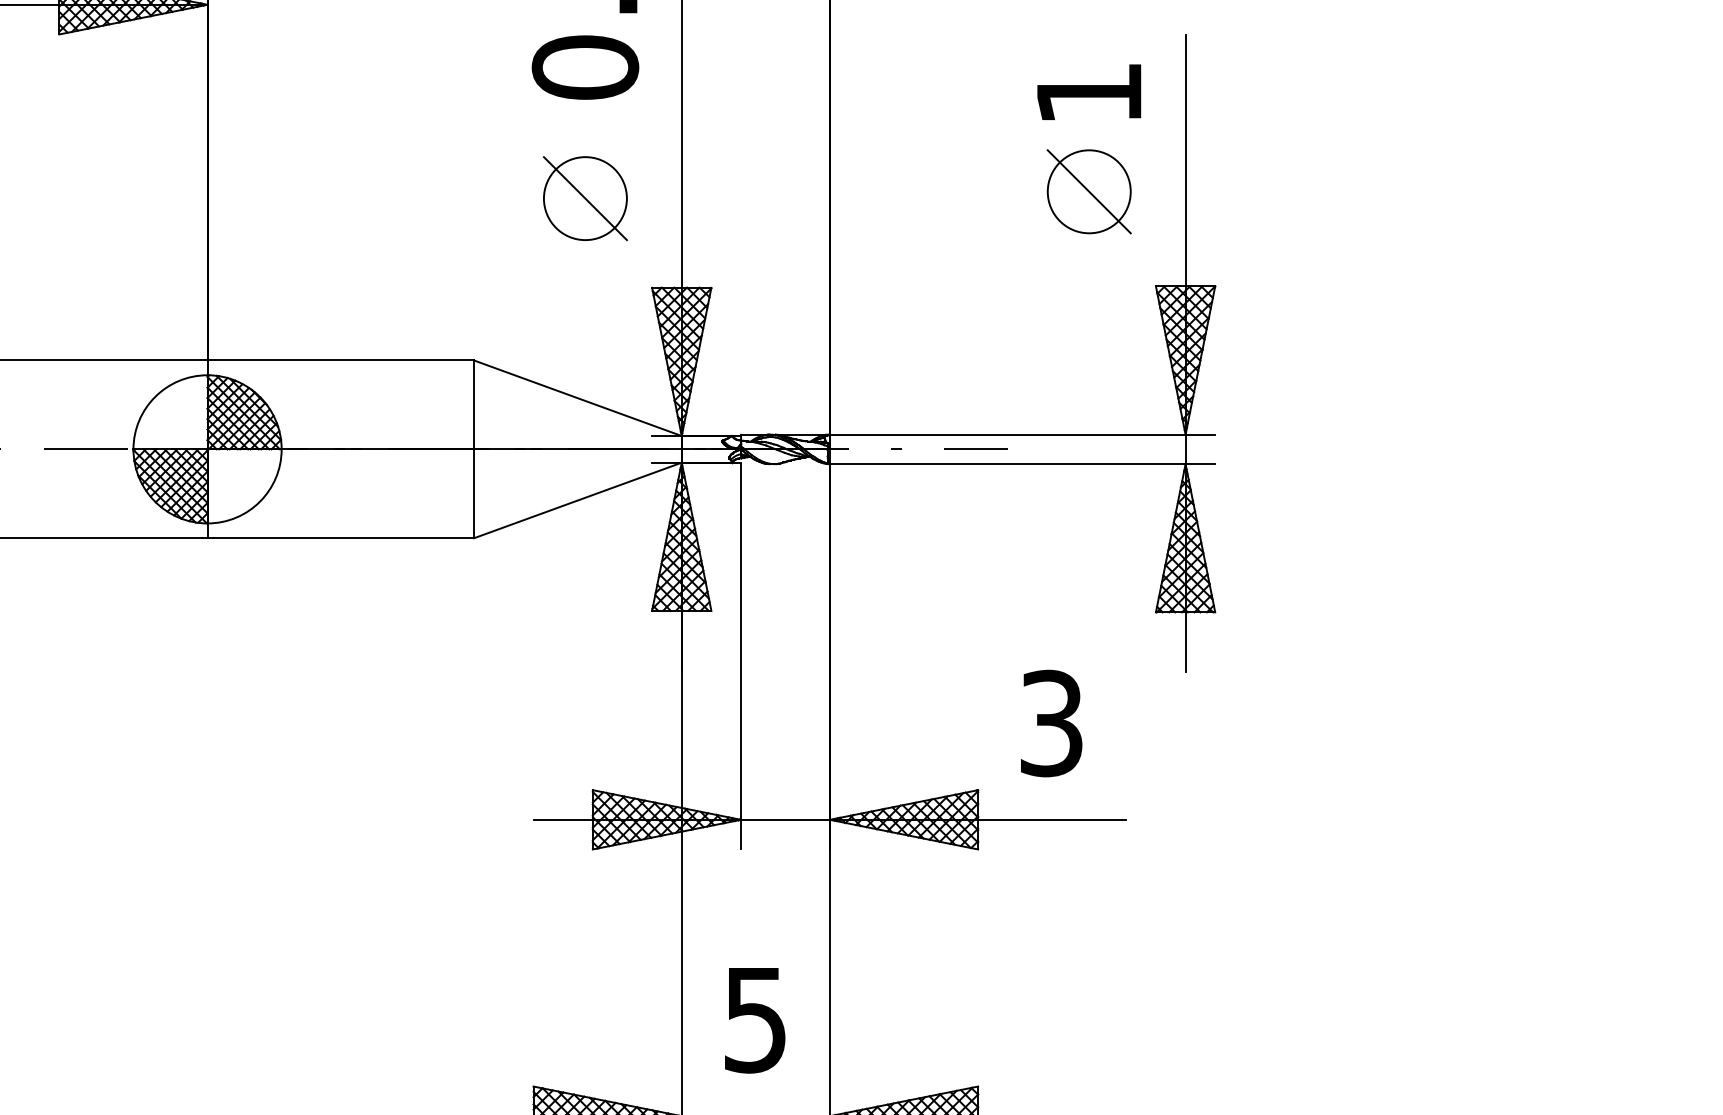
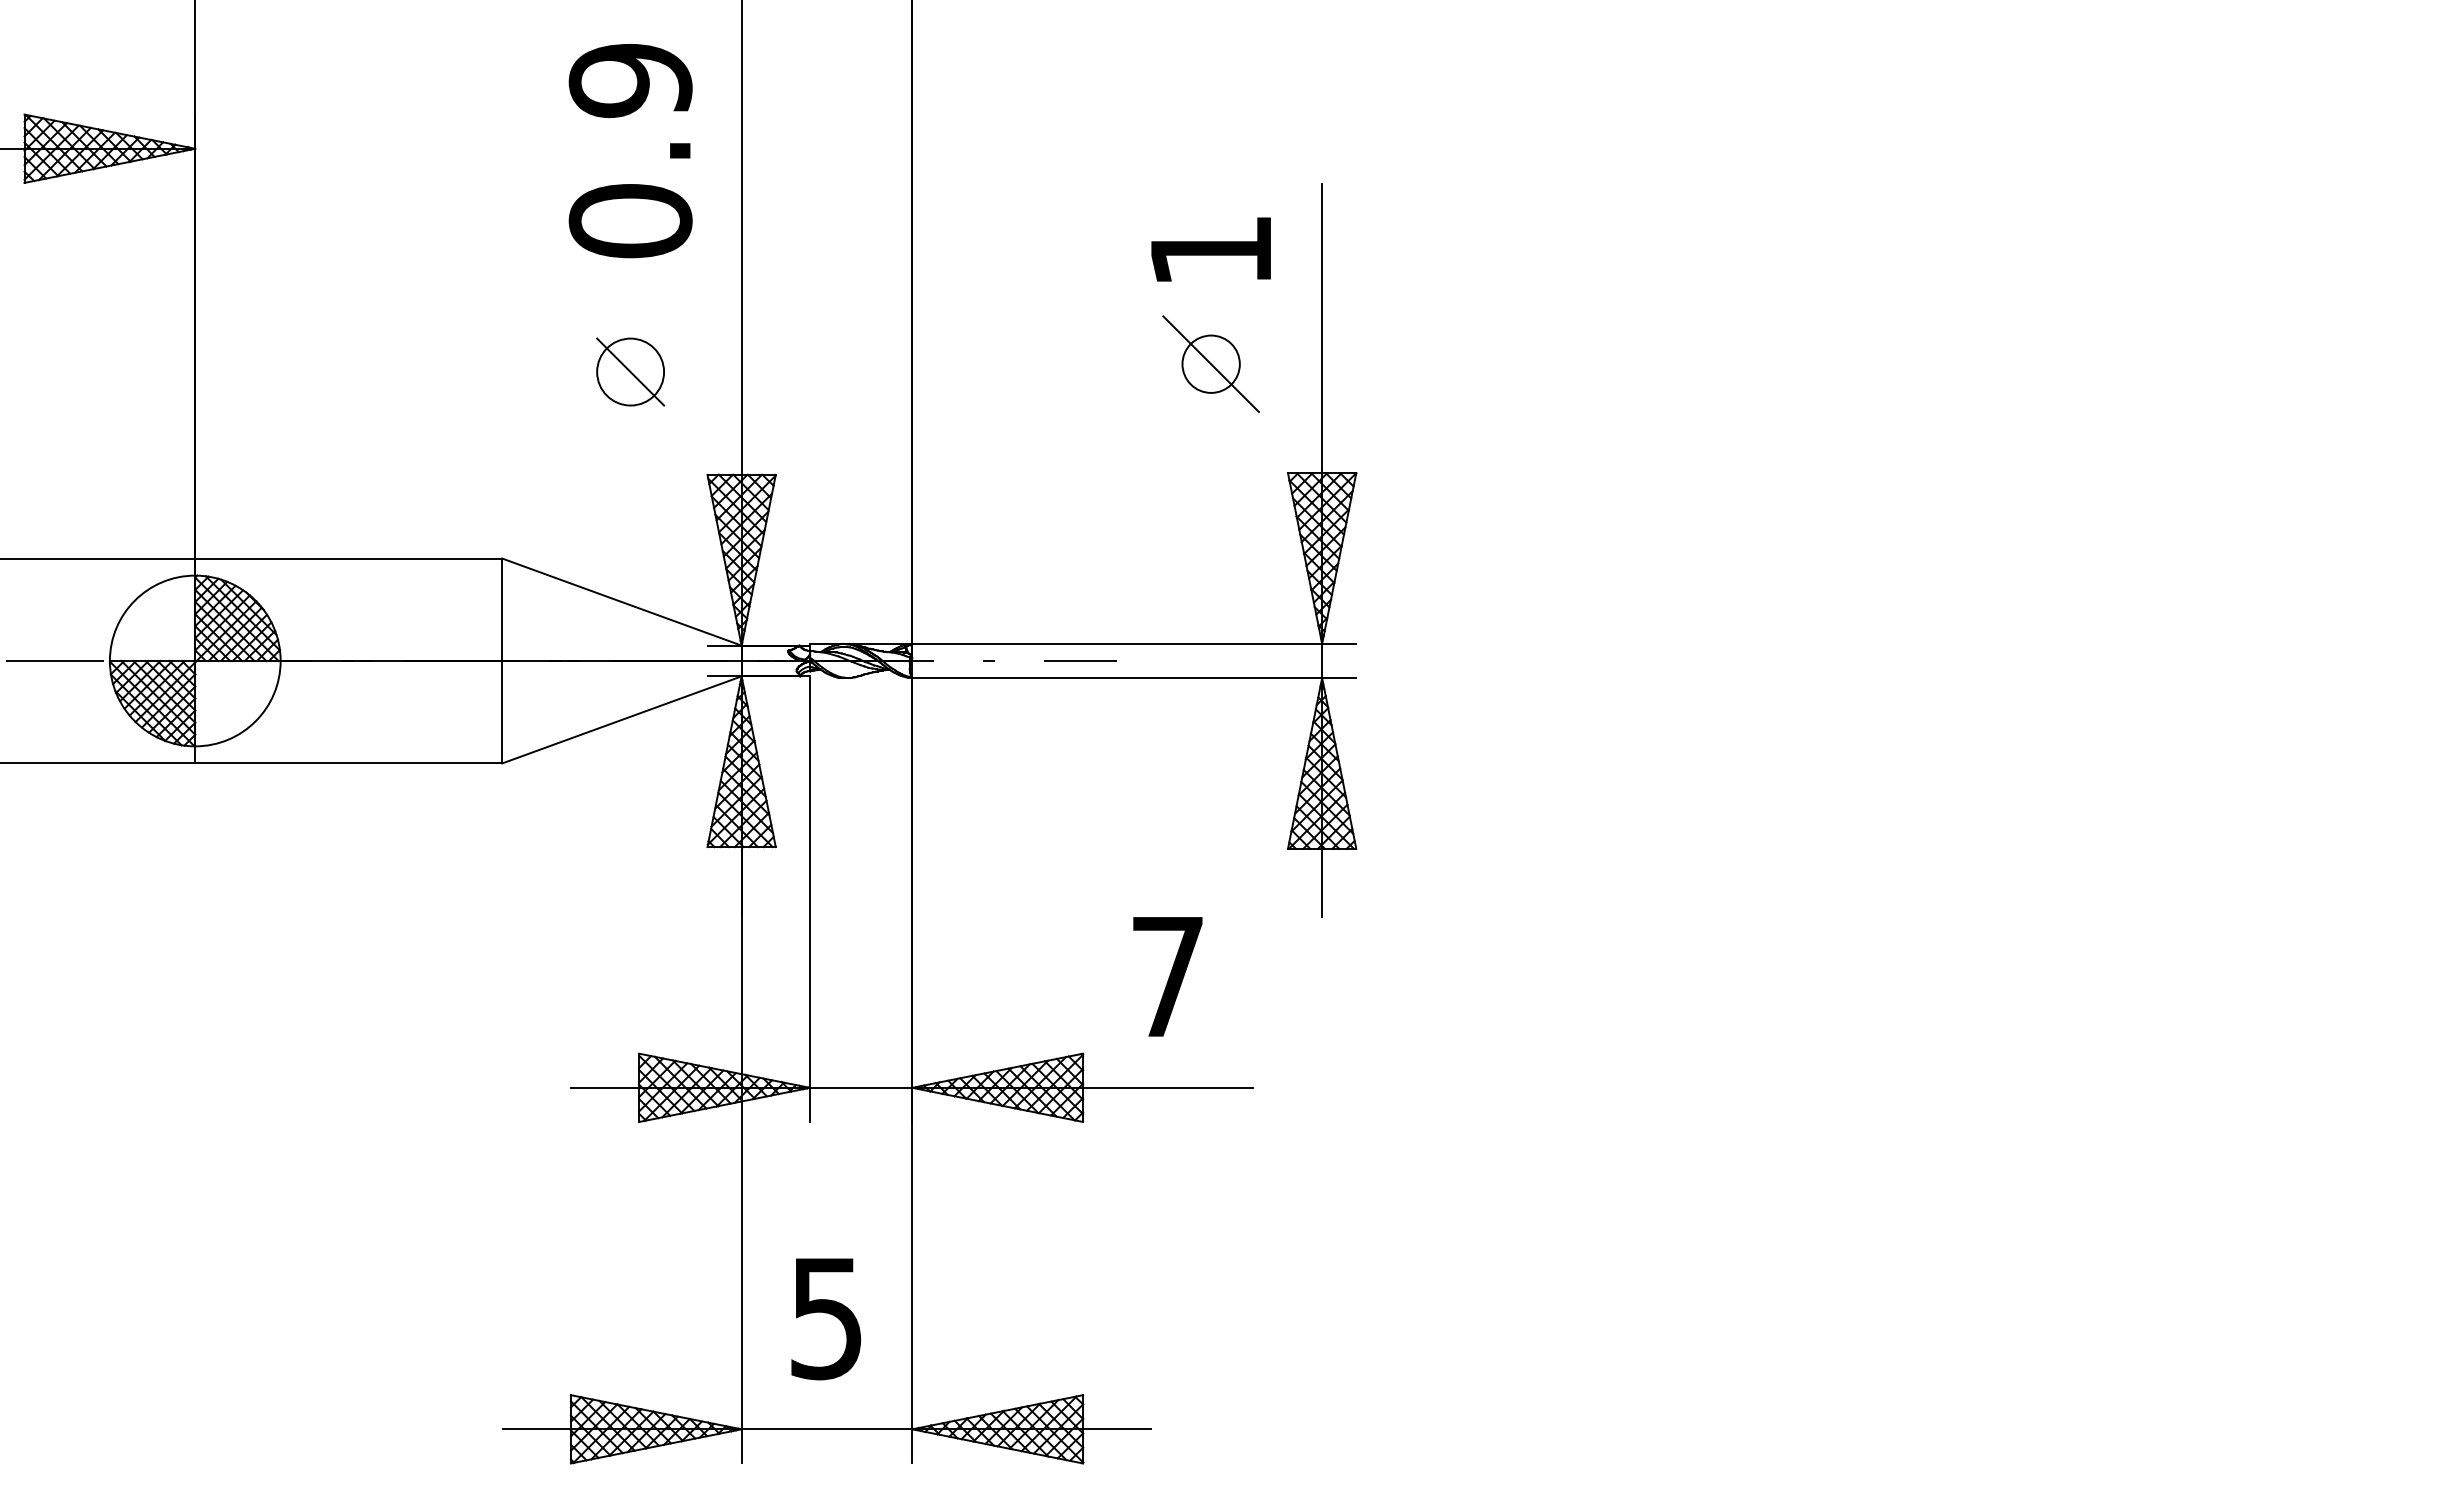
circle: (1088, 192) -> (1210, 364), size x0.6
part: (585, 198) -> (630, 371), size x0.7
text: (1051, 723) -> (1167, 976), 3 -> 7

